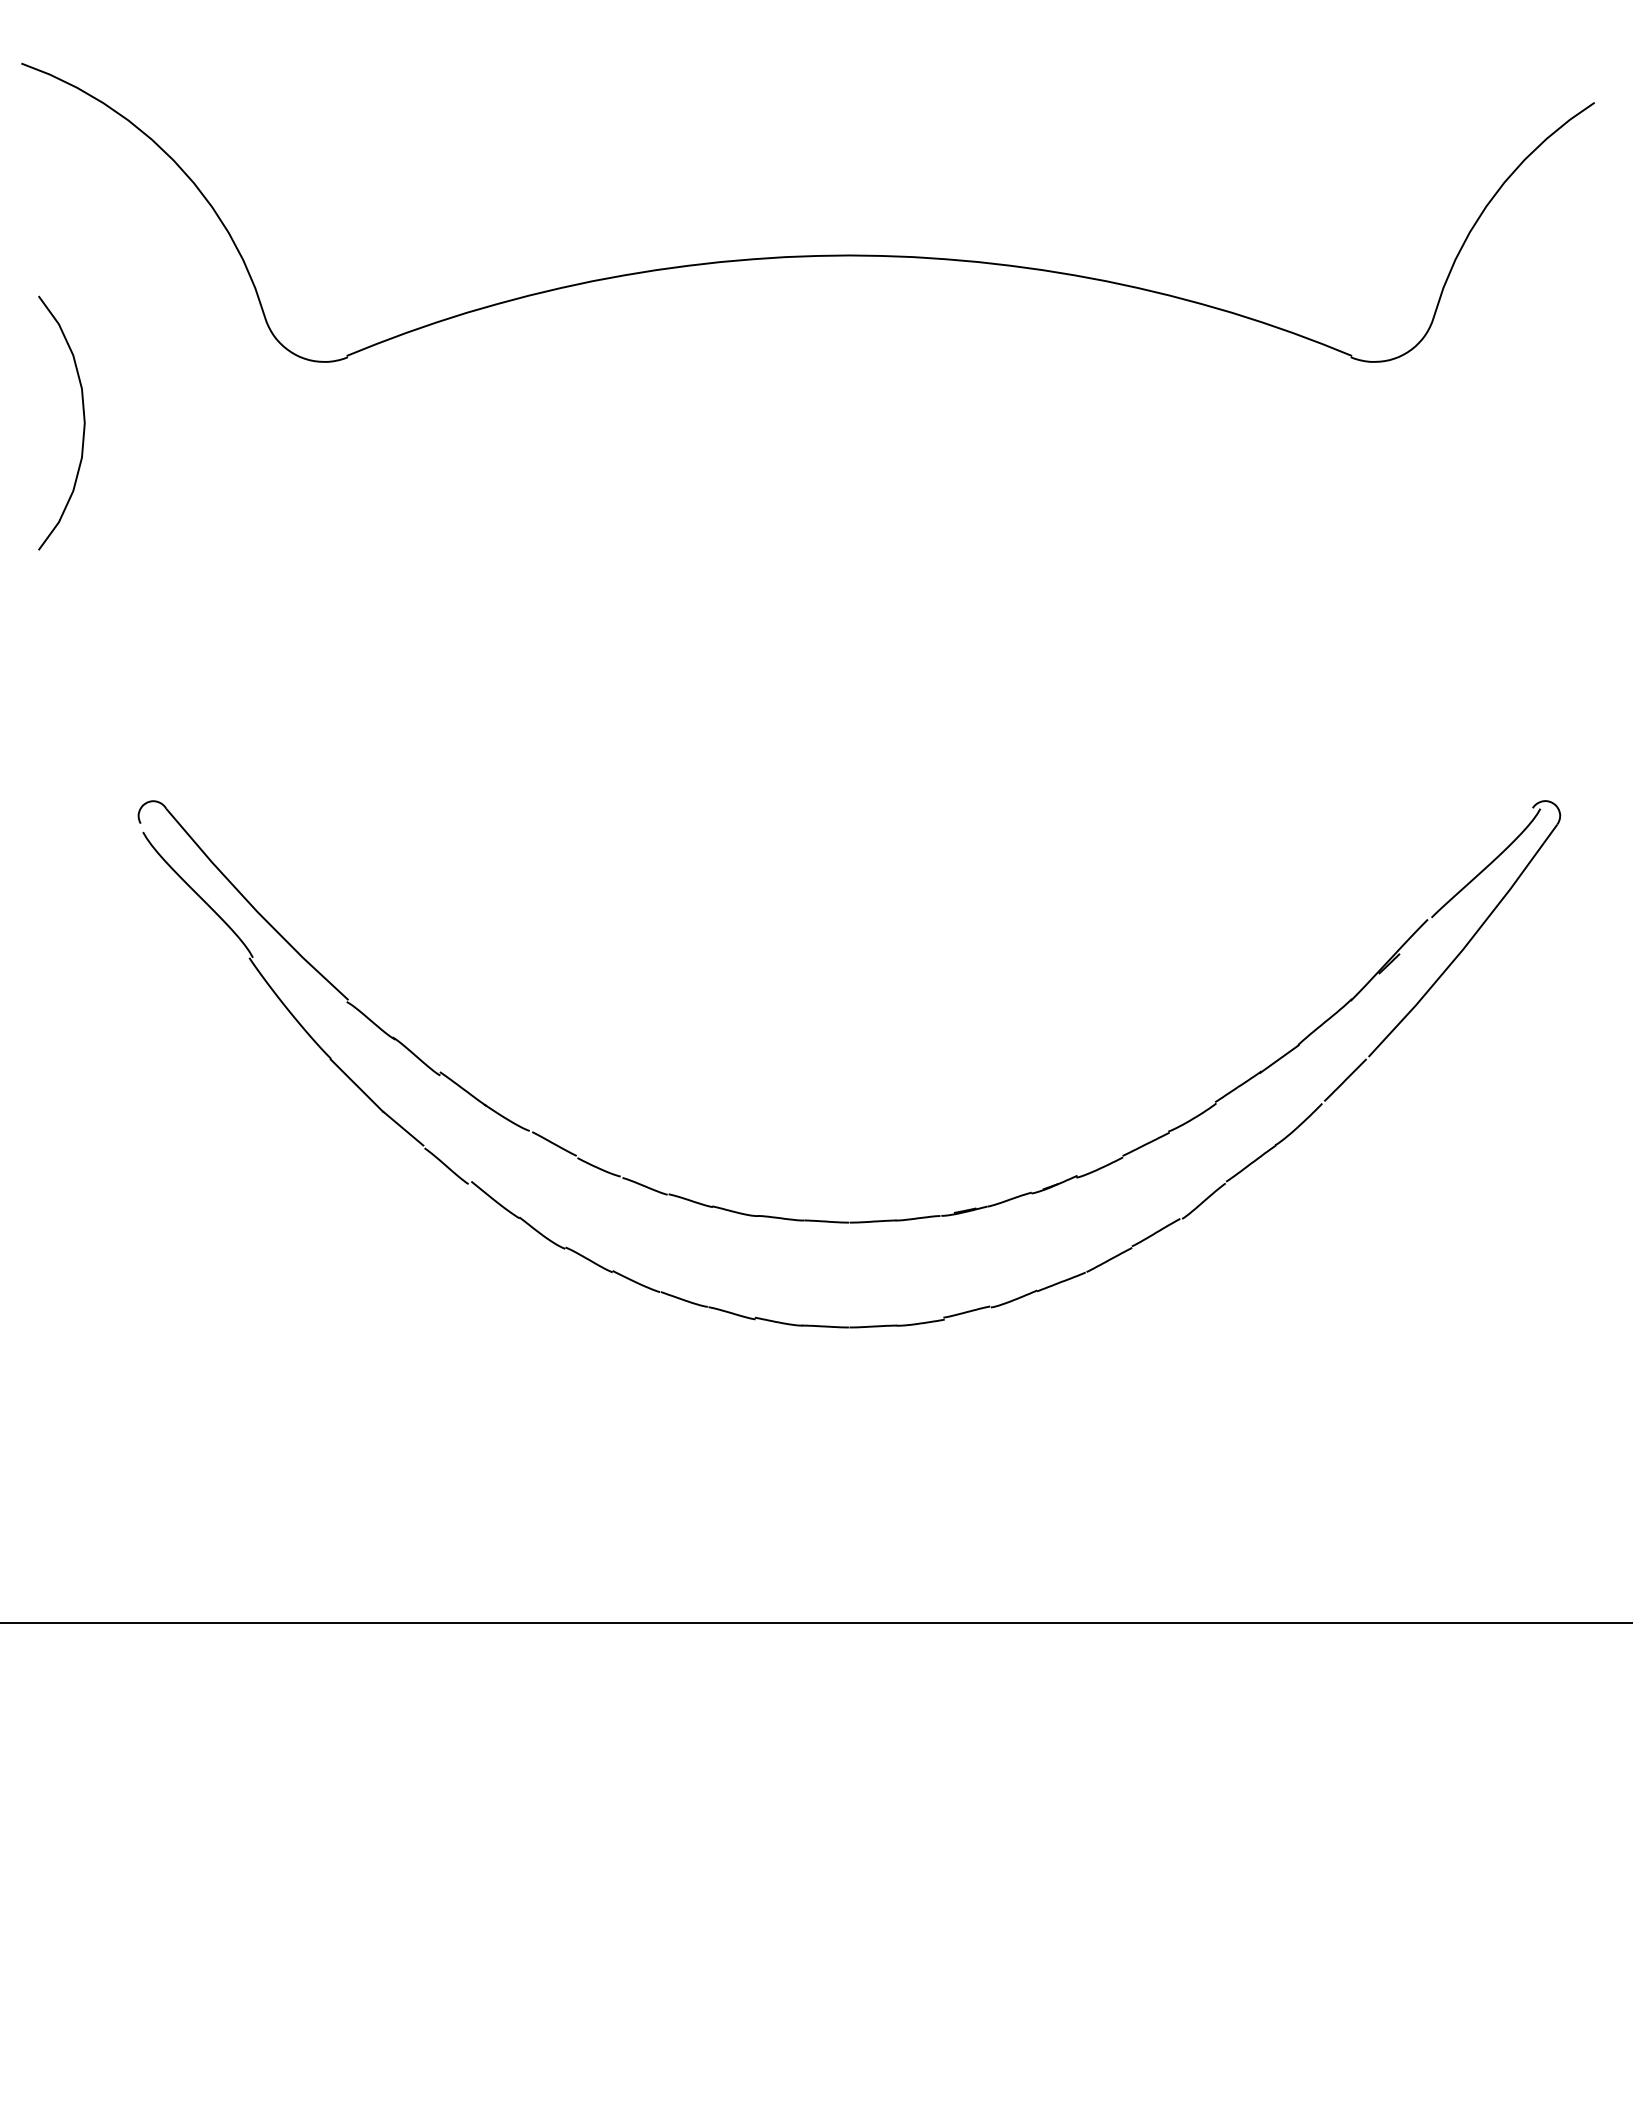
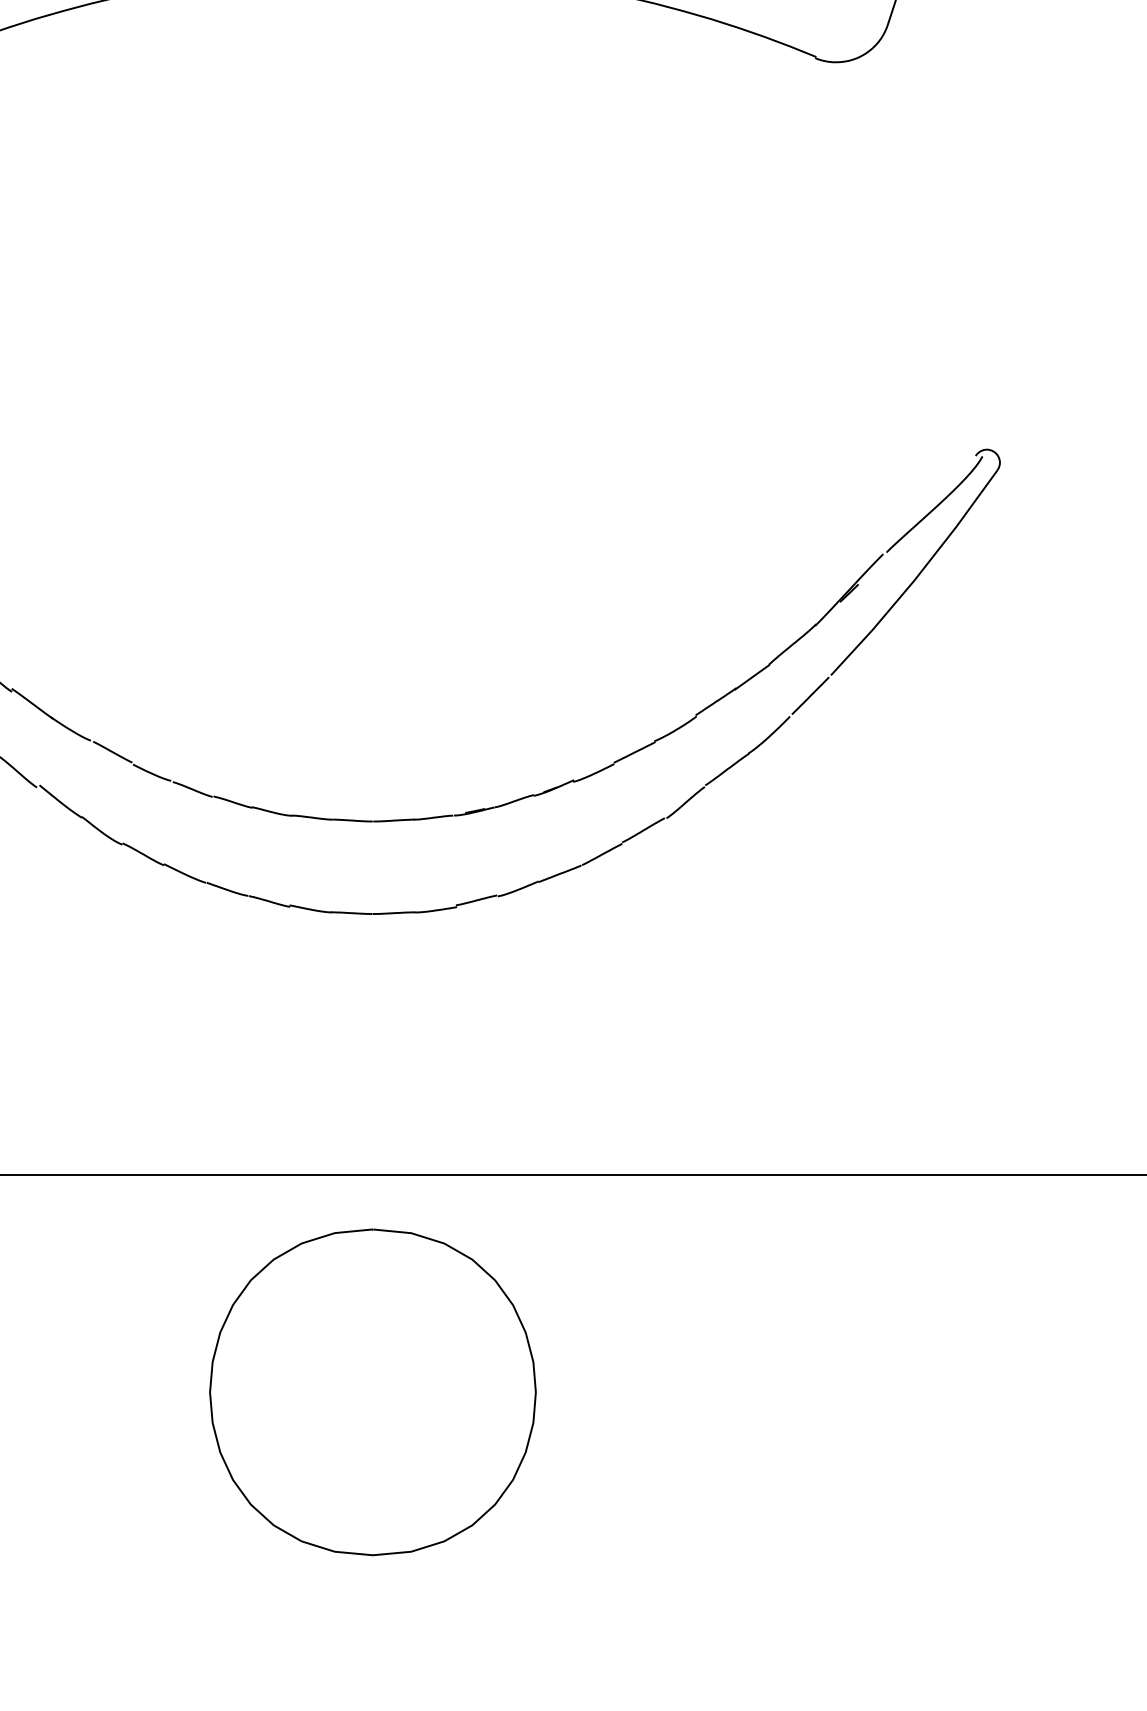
part: (848, 1869) -> (372, 1392), added

